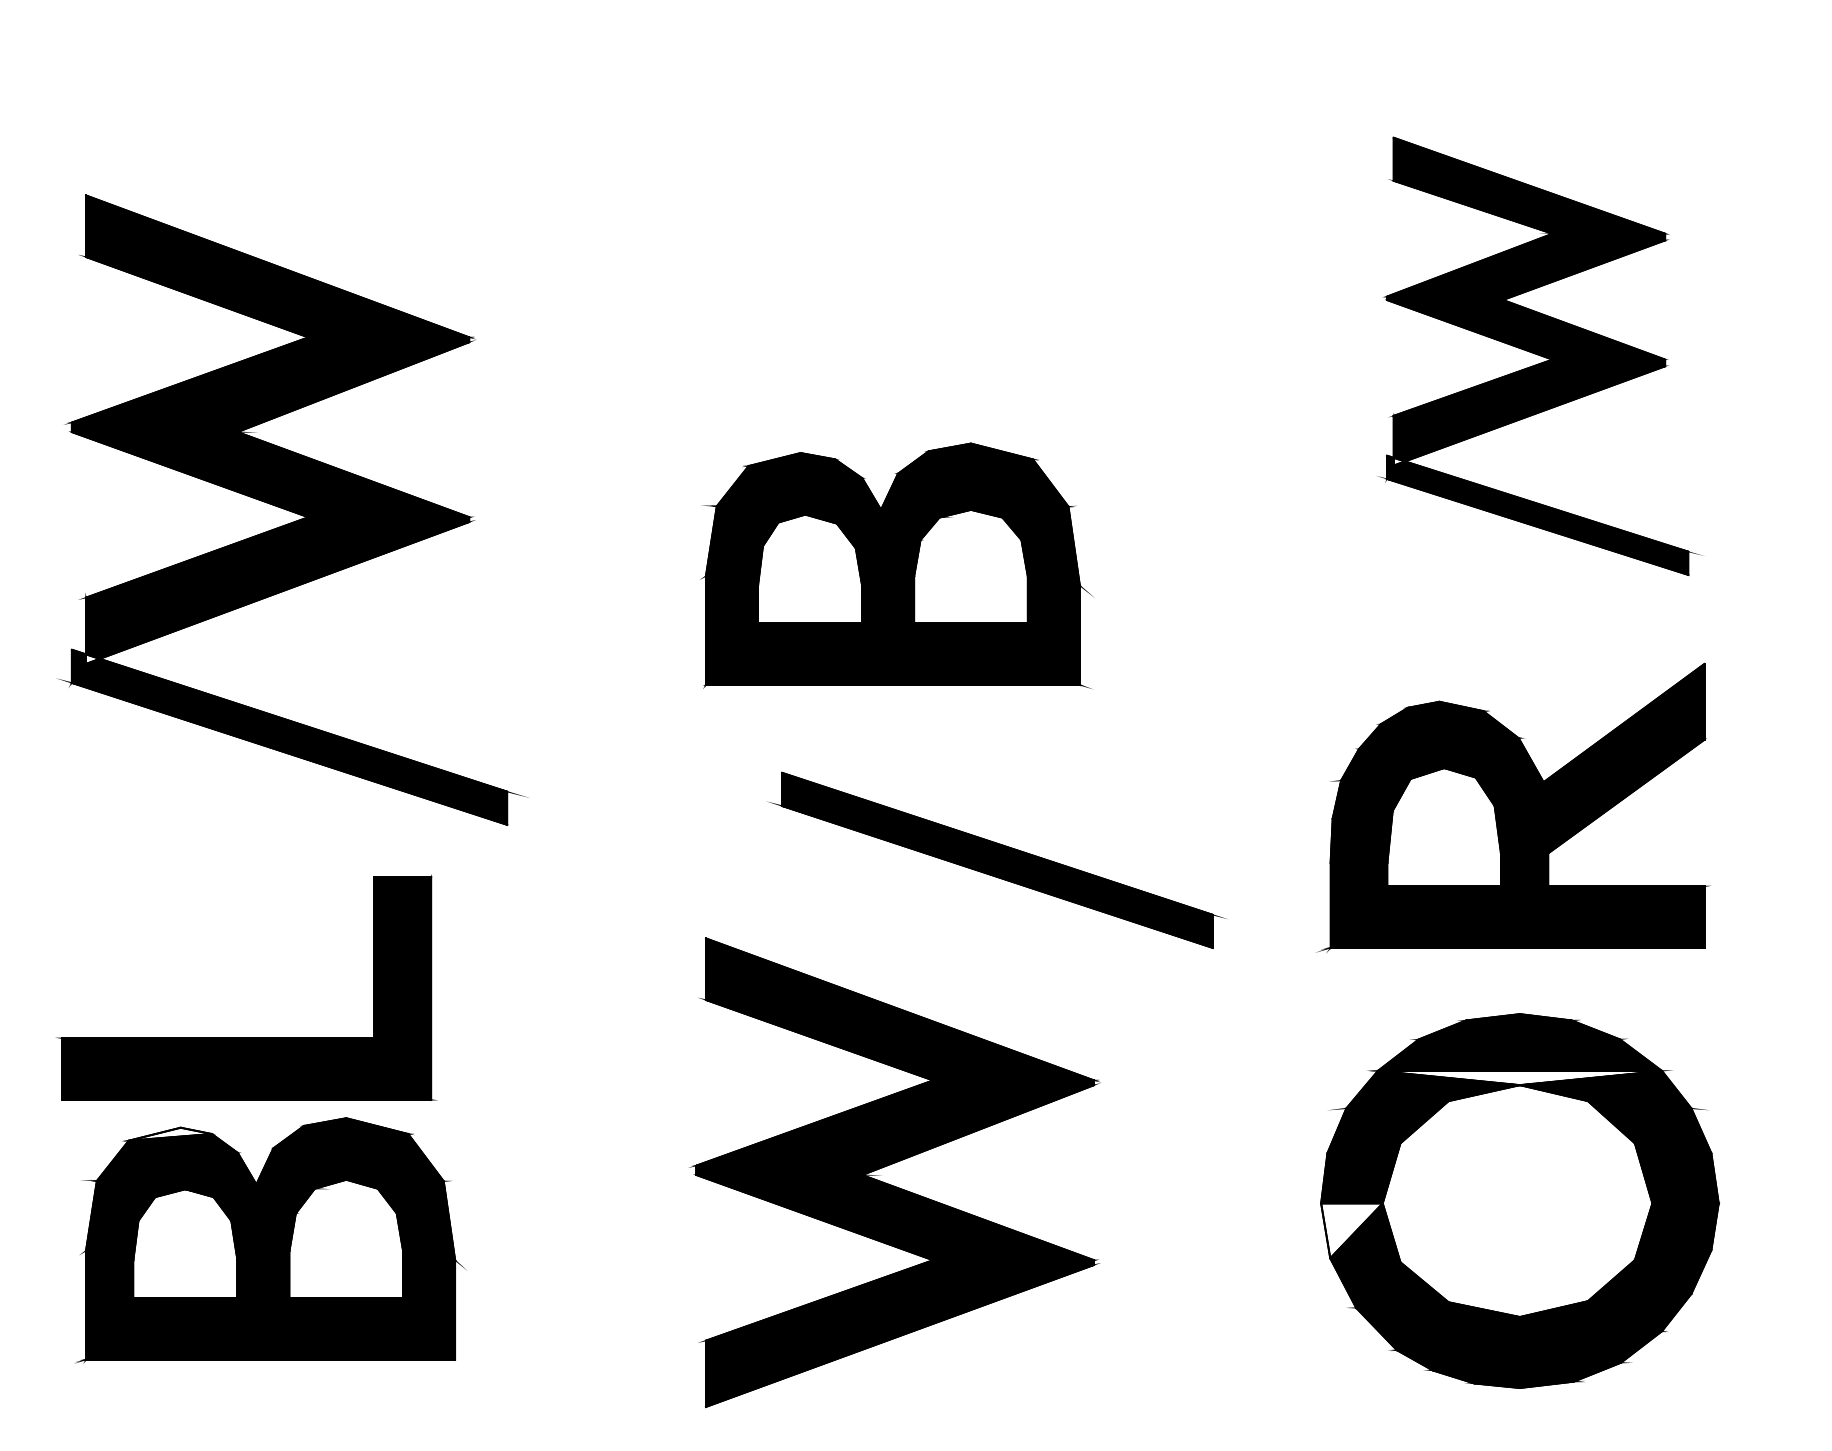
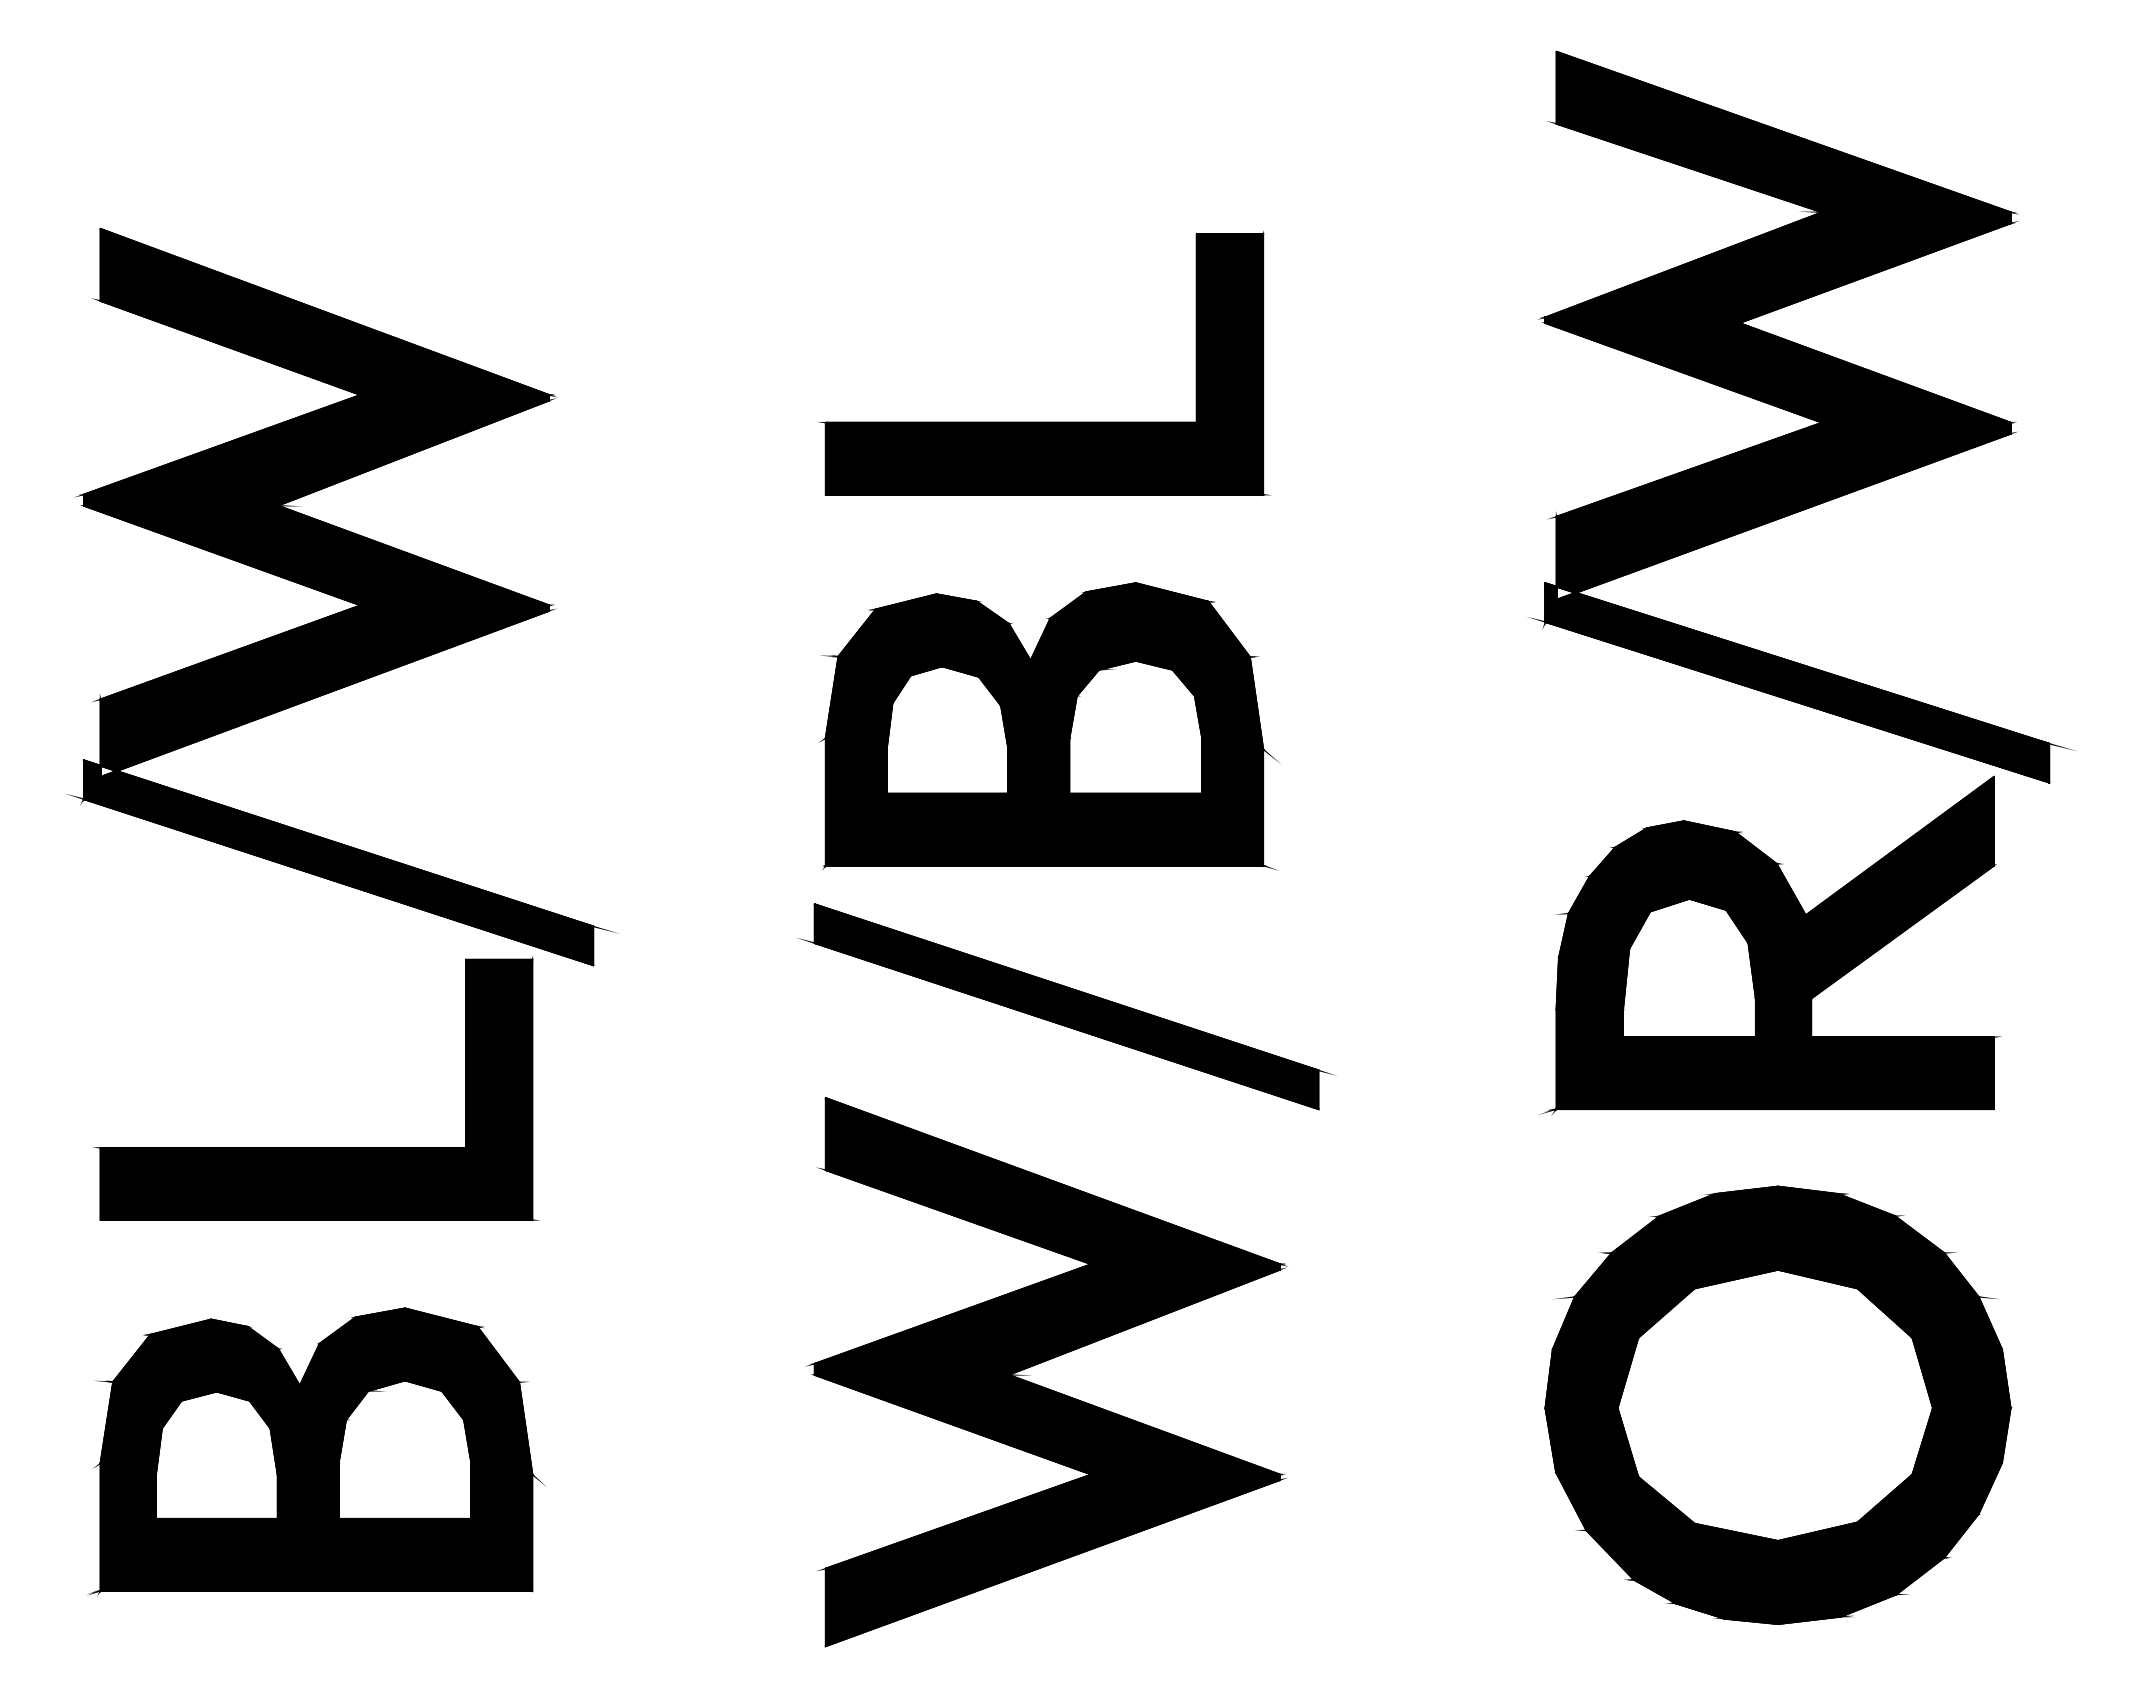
part: (1540, 355) -> (1801, 416), size x1.43
part: (892, 360) -> (1044, 421), added
part: (897, 566) -> (1049, 726), moved
part: (997, 860) -> (1066, 1006), moved
part: (246, 1037) -> (316, 1147), moved
fill: (1519, 1078) -> (1777, 1261), added
fill: (169, 1133) -> (198, 1326), added
fill: (1351, 1231) -> (1581, 1440), added

